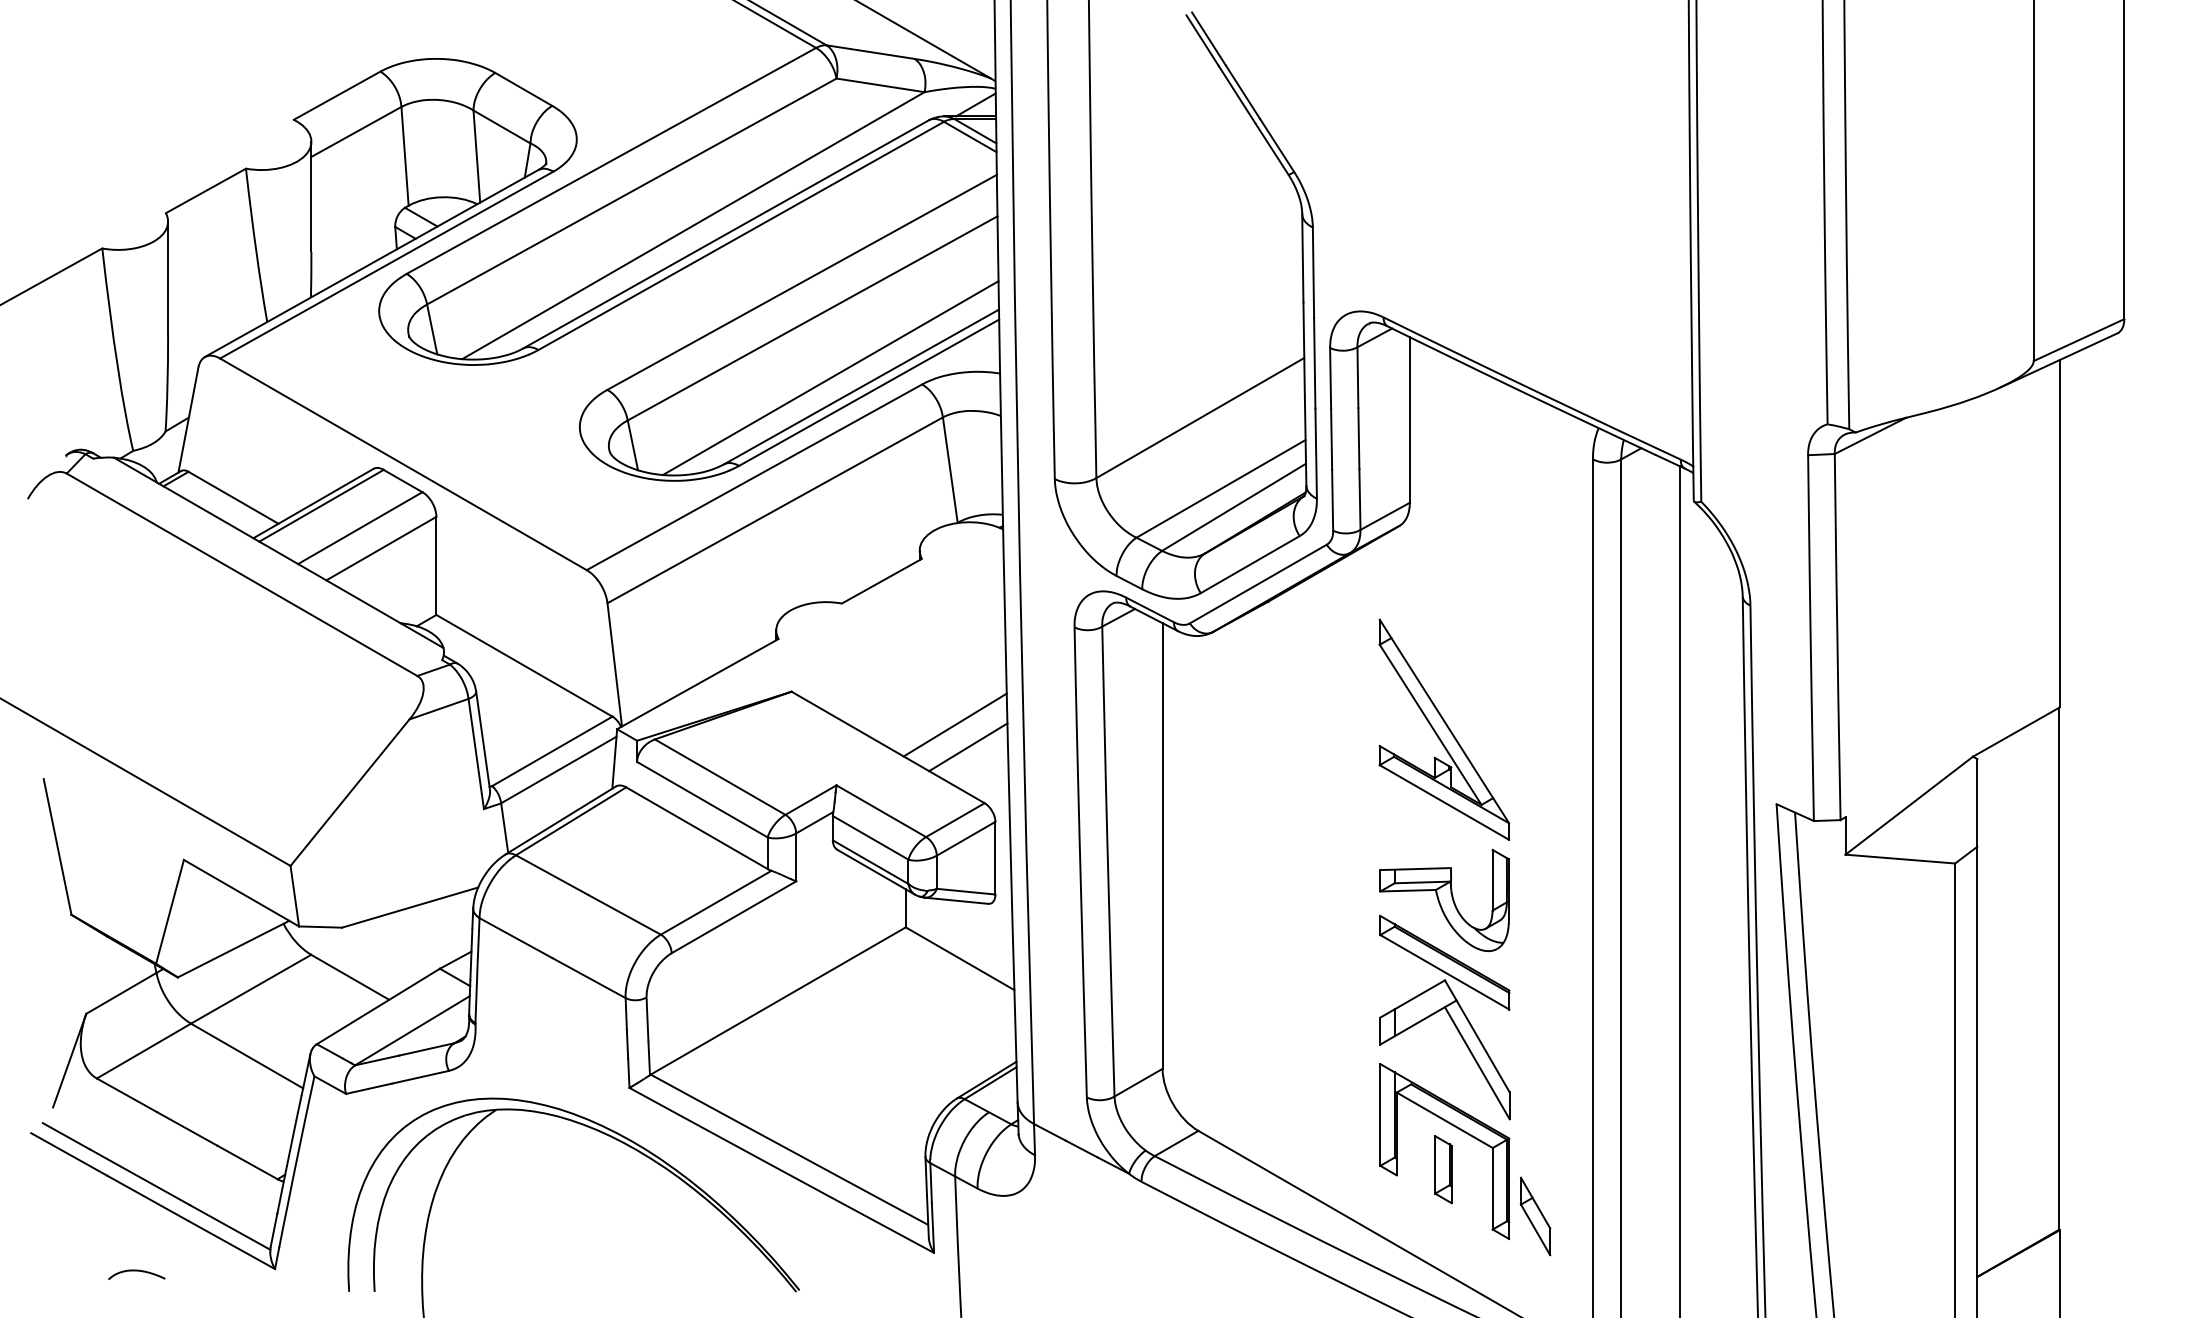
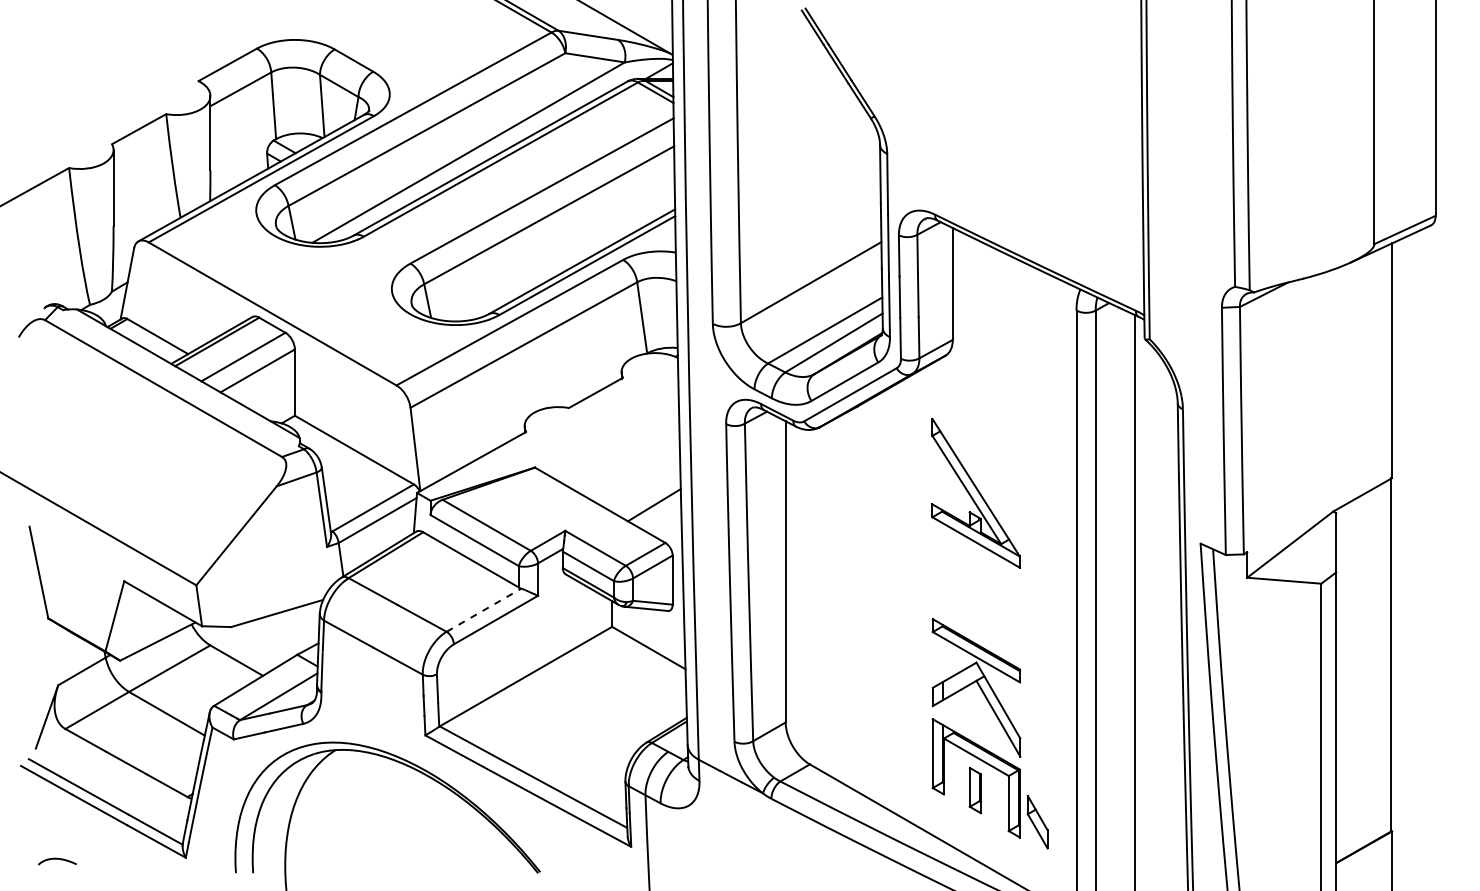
line: (830, 377) -> (561, 255), removed
line: (955, 724) -> (645, 489), removed
part: (1443, 900) -> (975, 608), removed
line: (716, 901) -> (484, 609), solid -> dashed
curve: (136, 1271) -> (57, 859), moved

